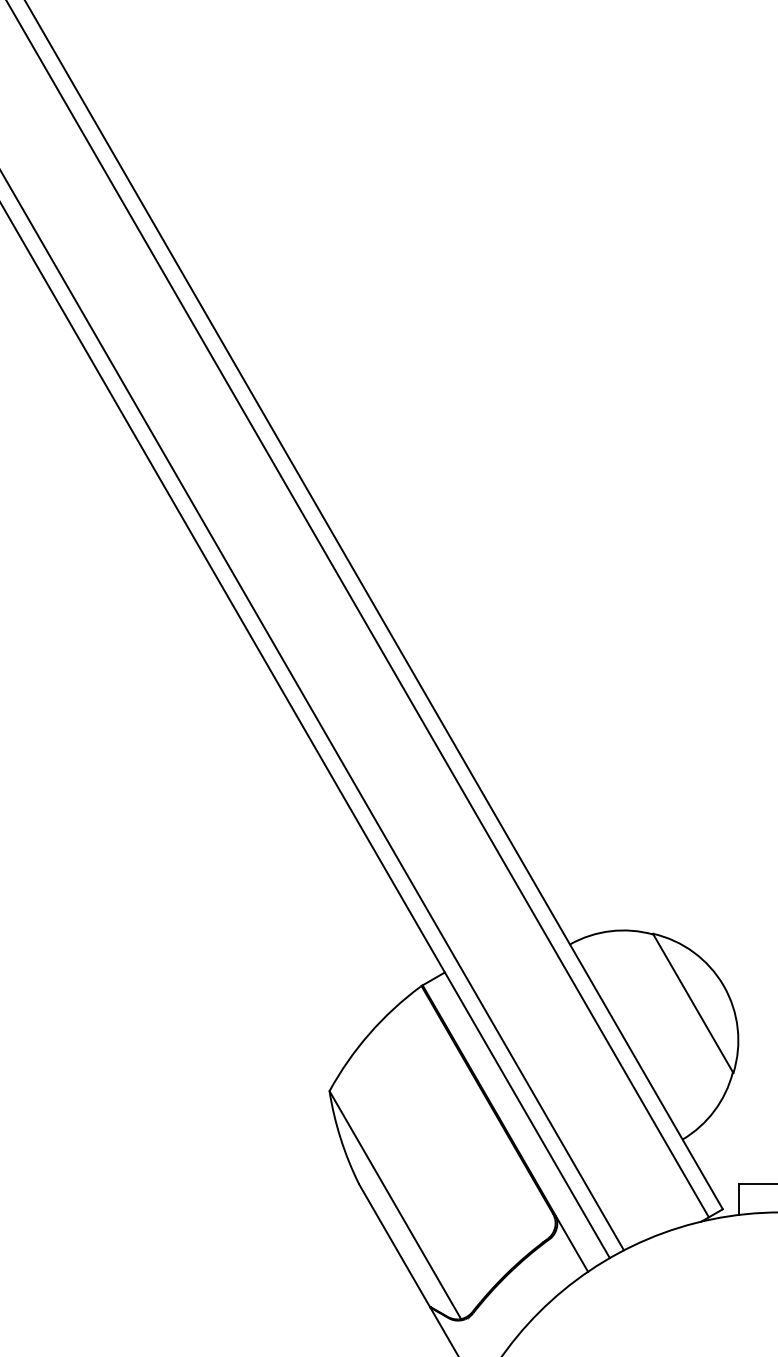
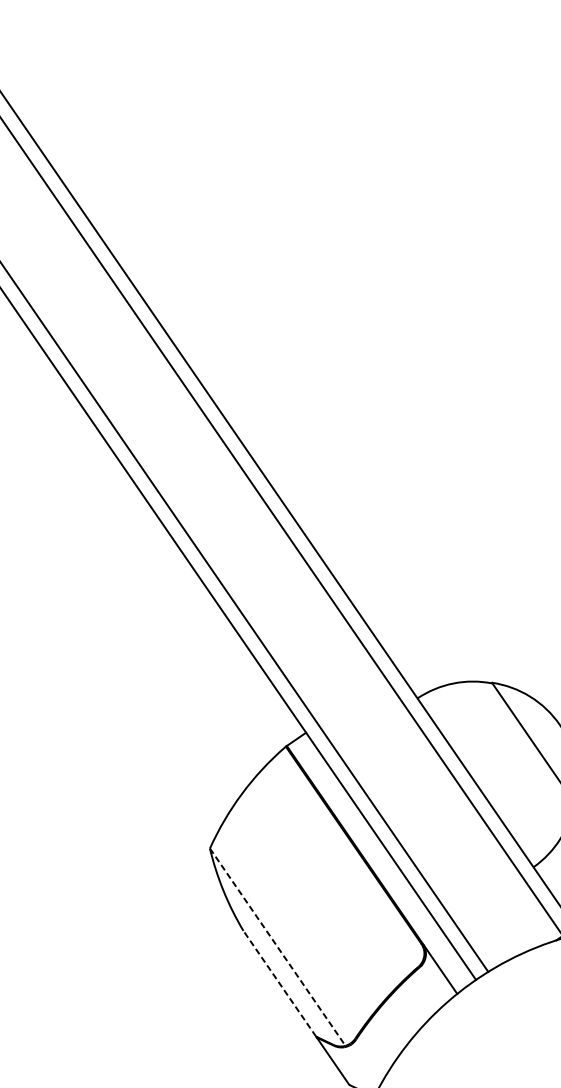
line: (395, 1205) -> (277, 947), solid -> dashed
line: (394, 1245) -> (279, 983), solid -> dashed

